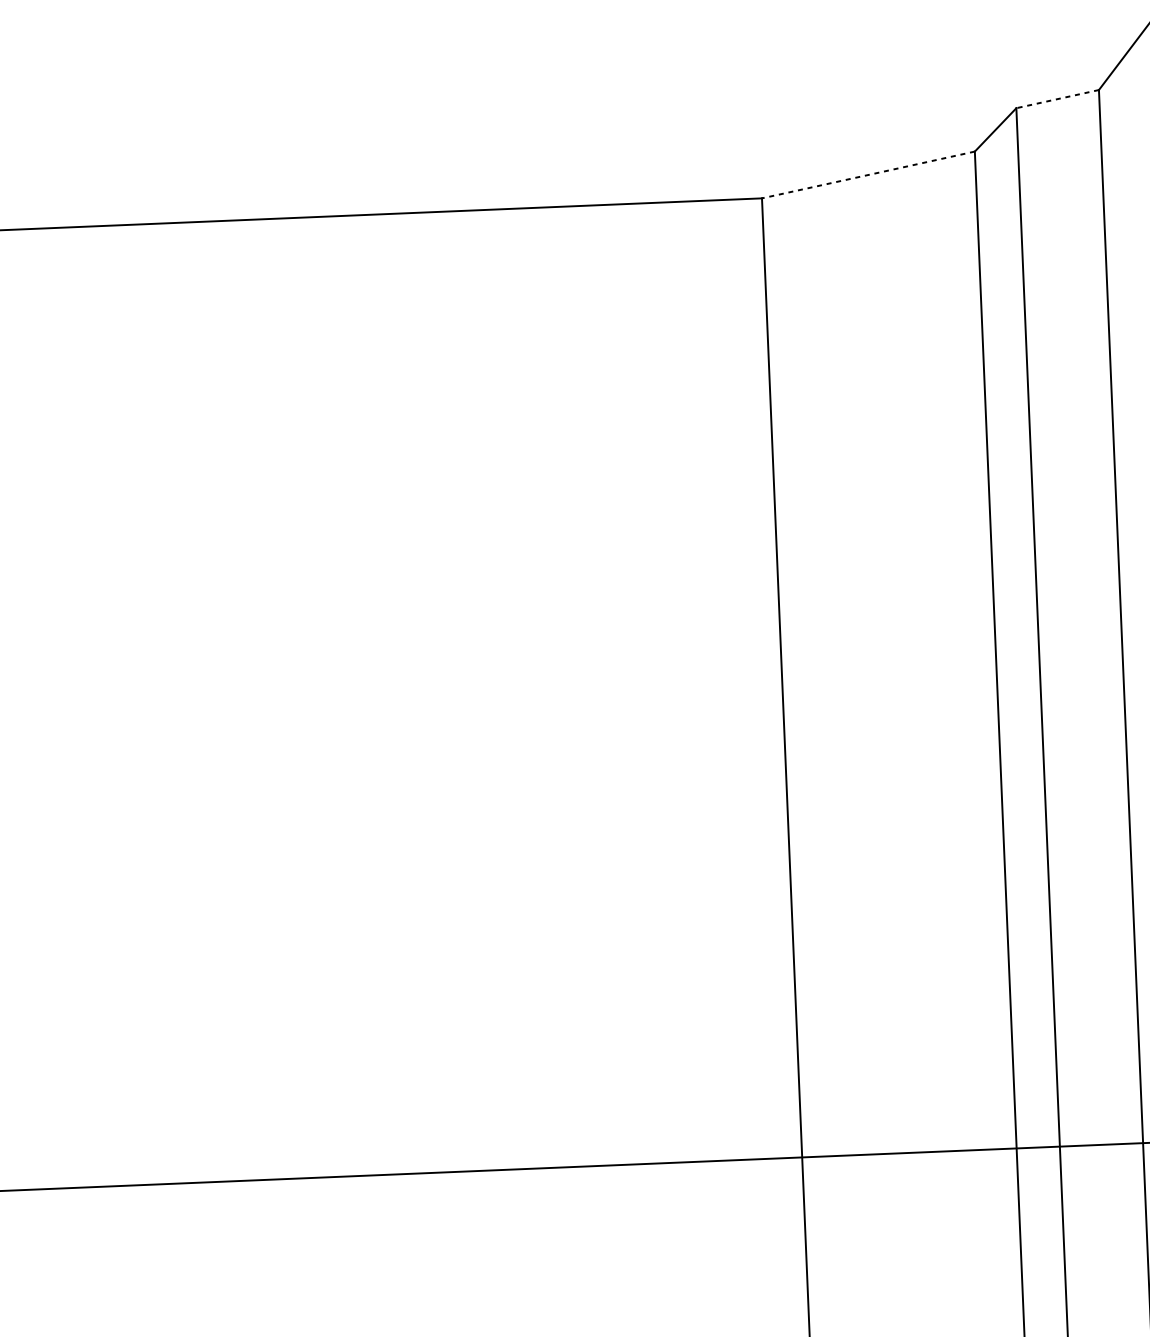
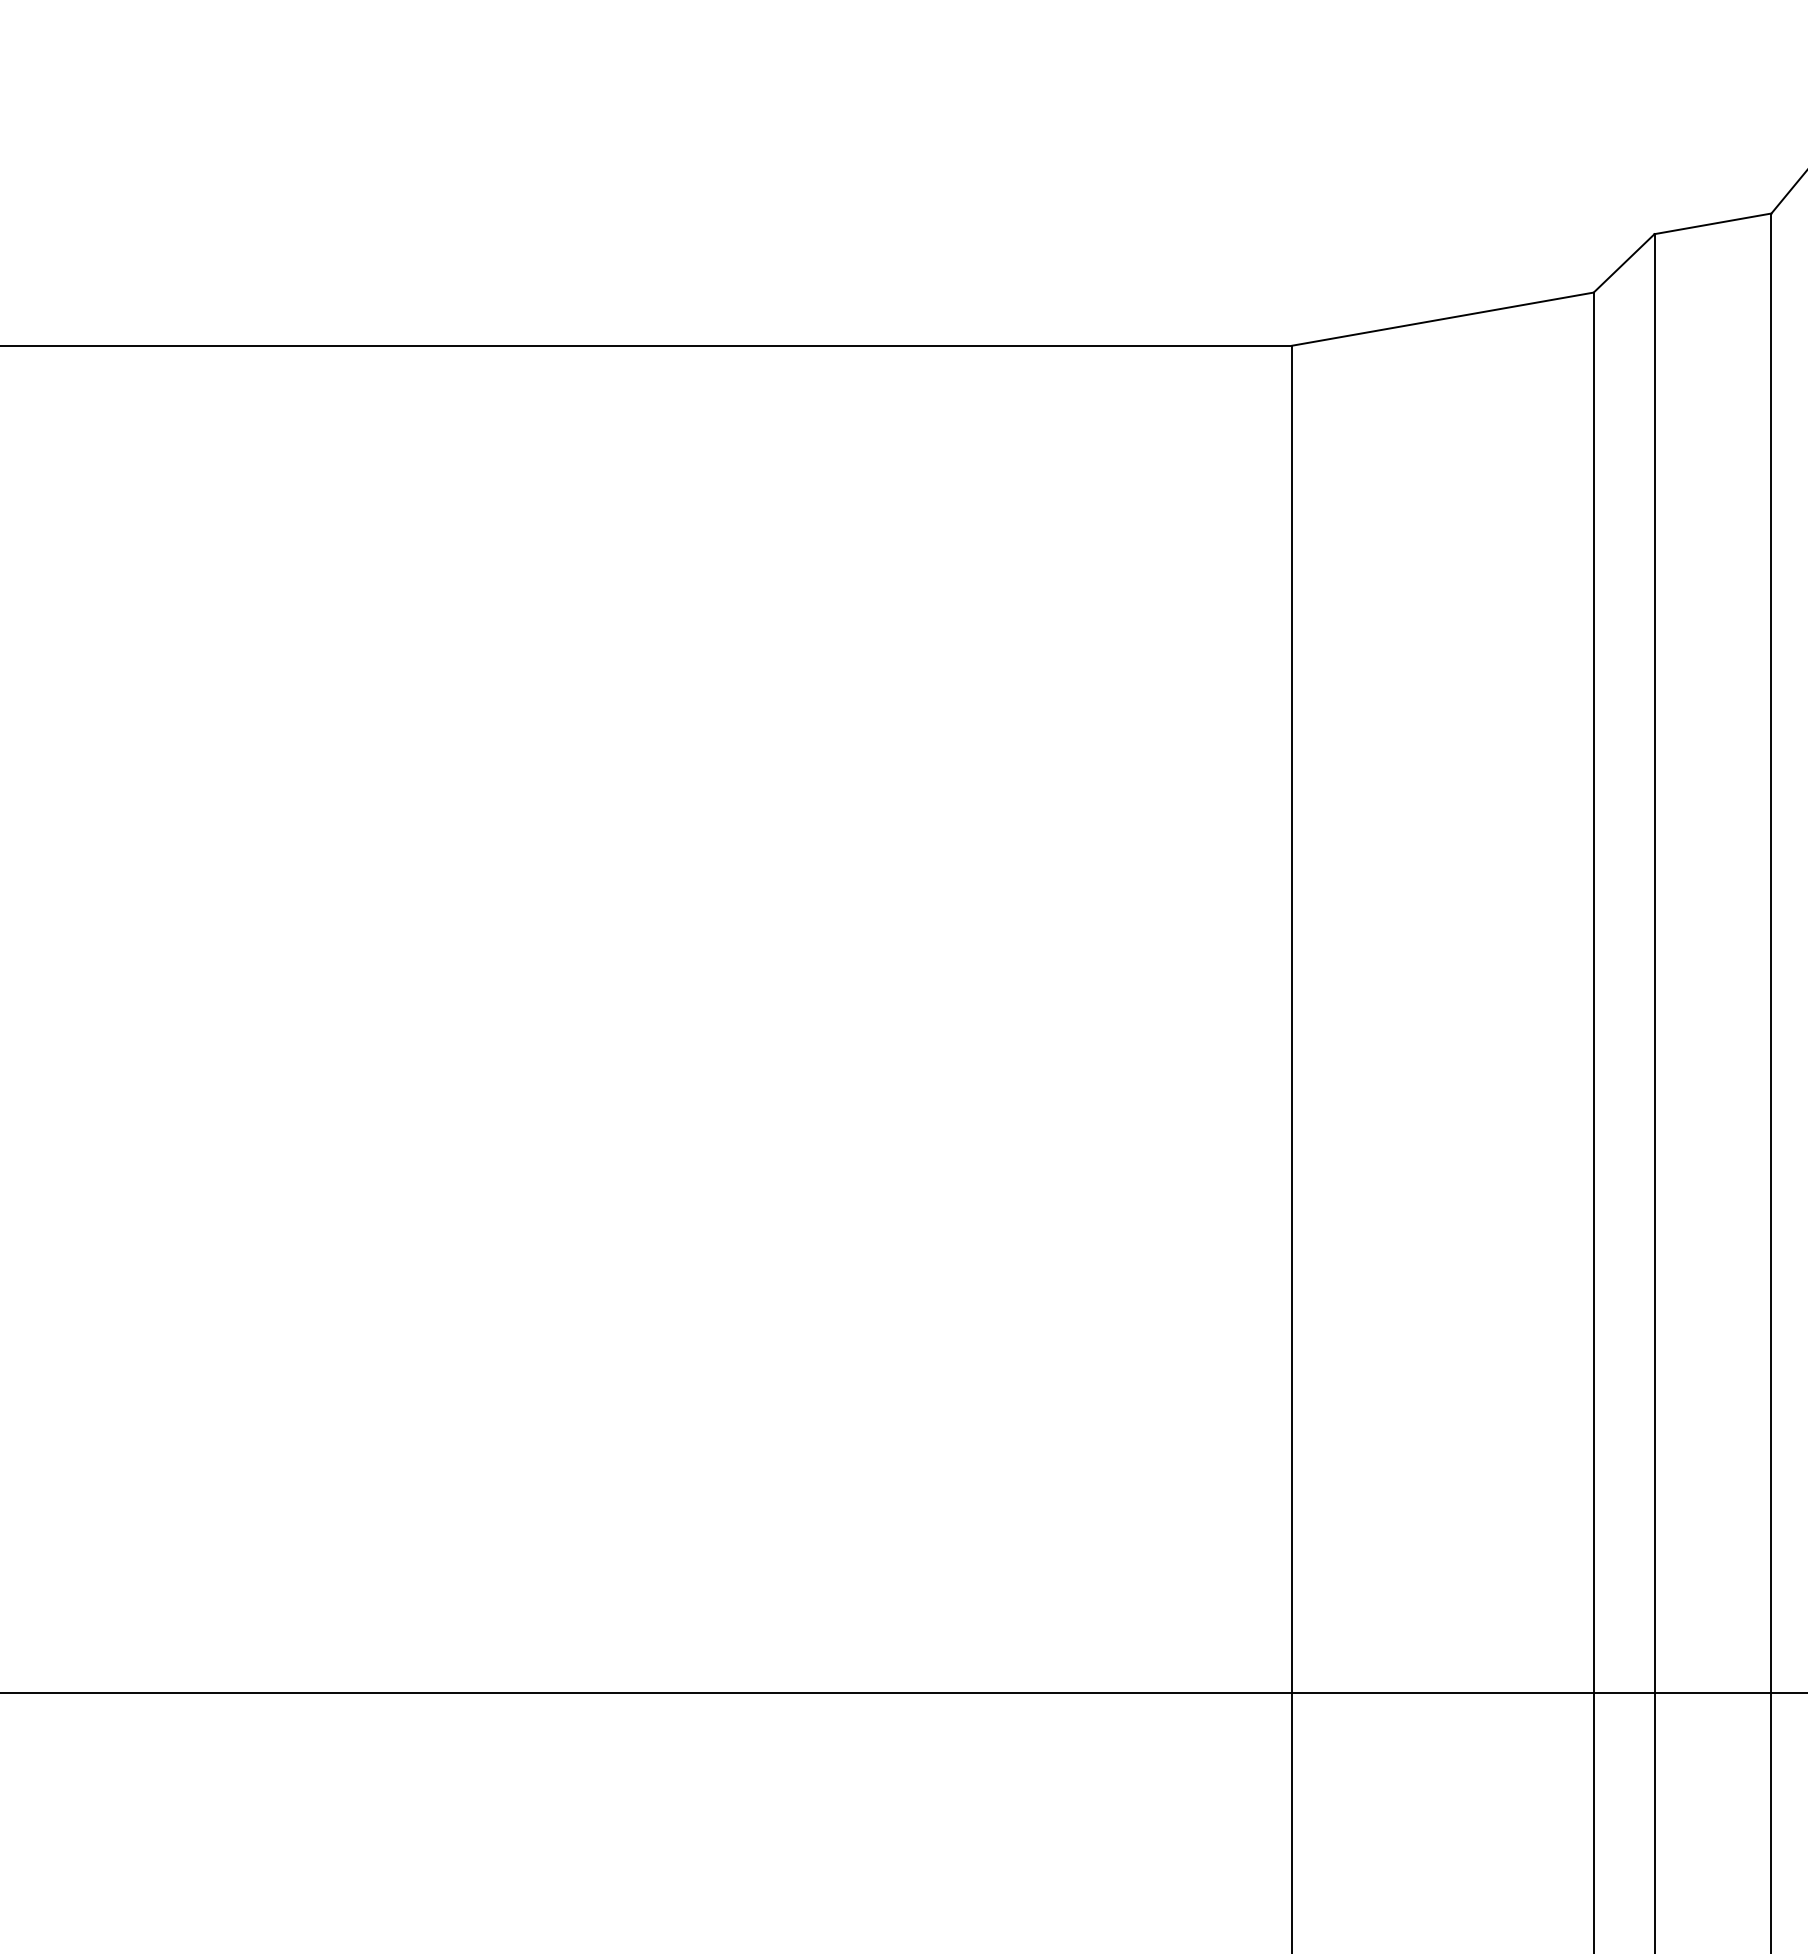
line: (1057, 98) -> (1712, 223), dashed -> solid
line: (868, 175) -> (1442, 319), dashed -> solid

